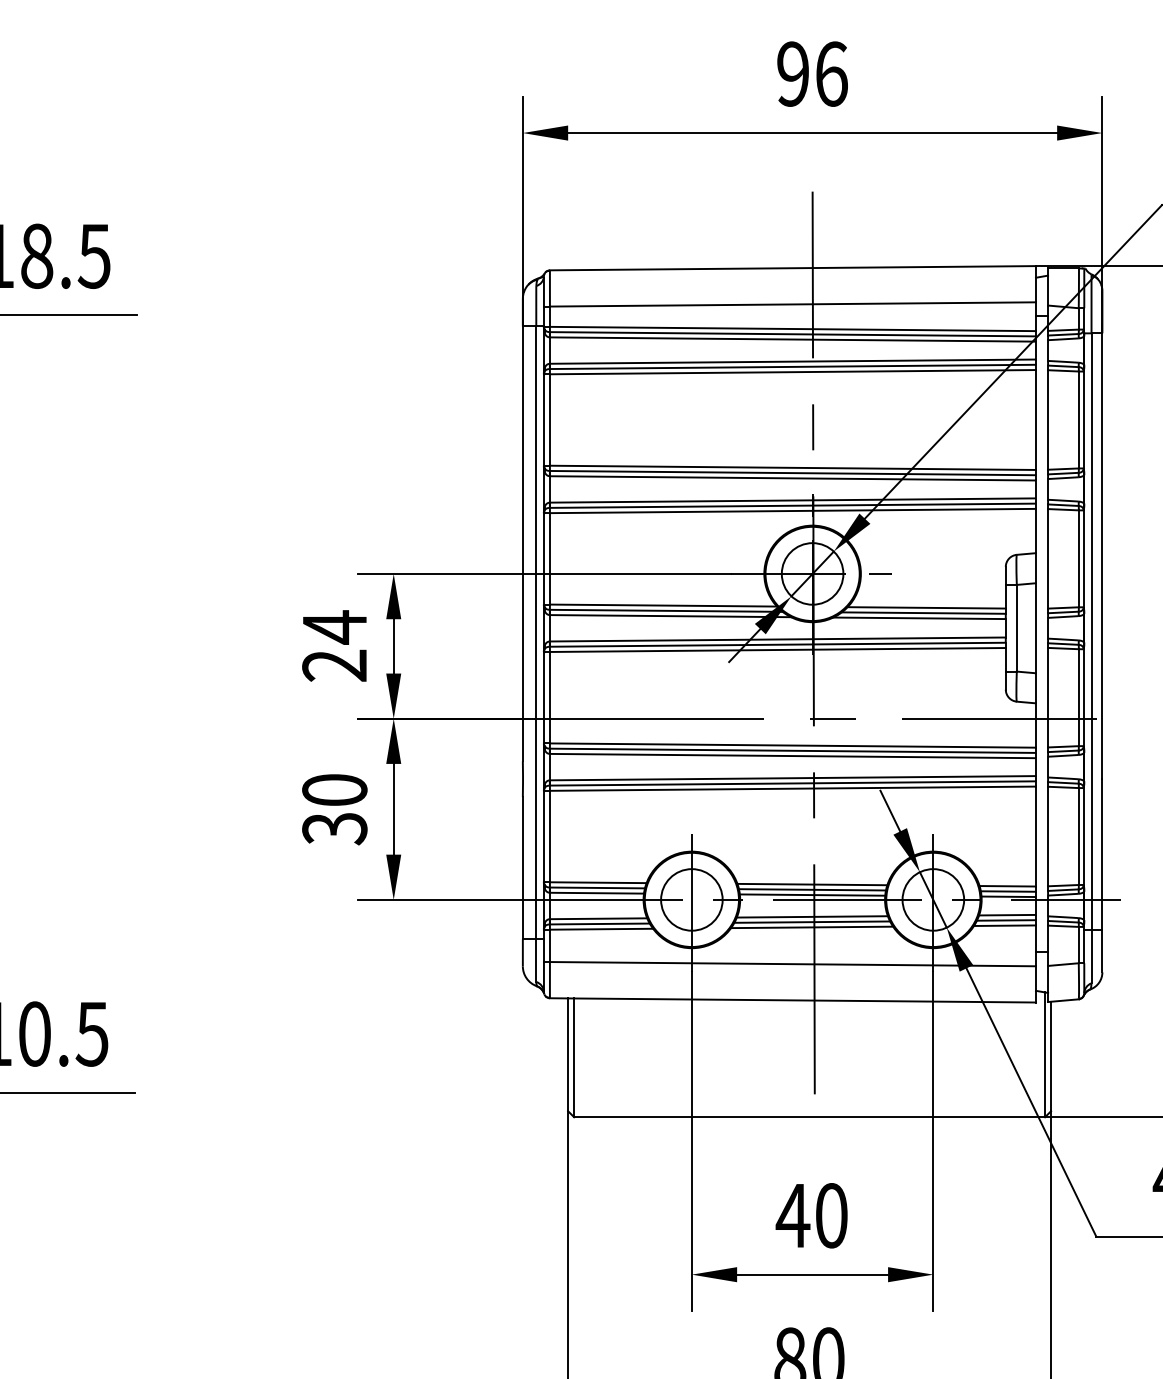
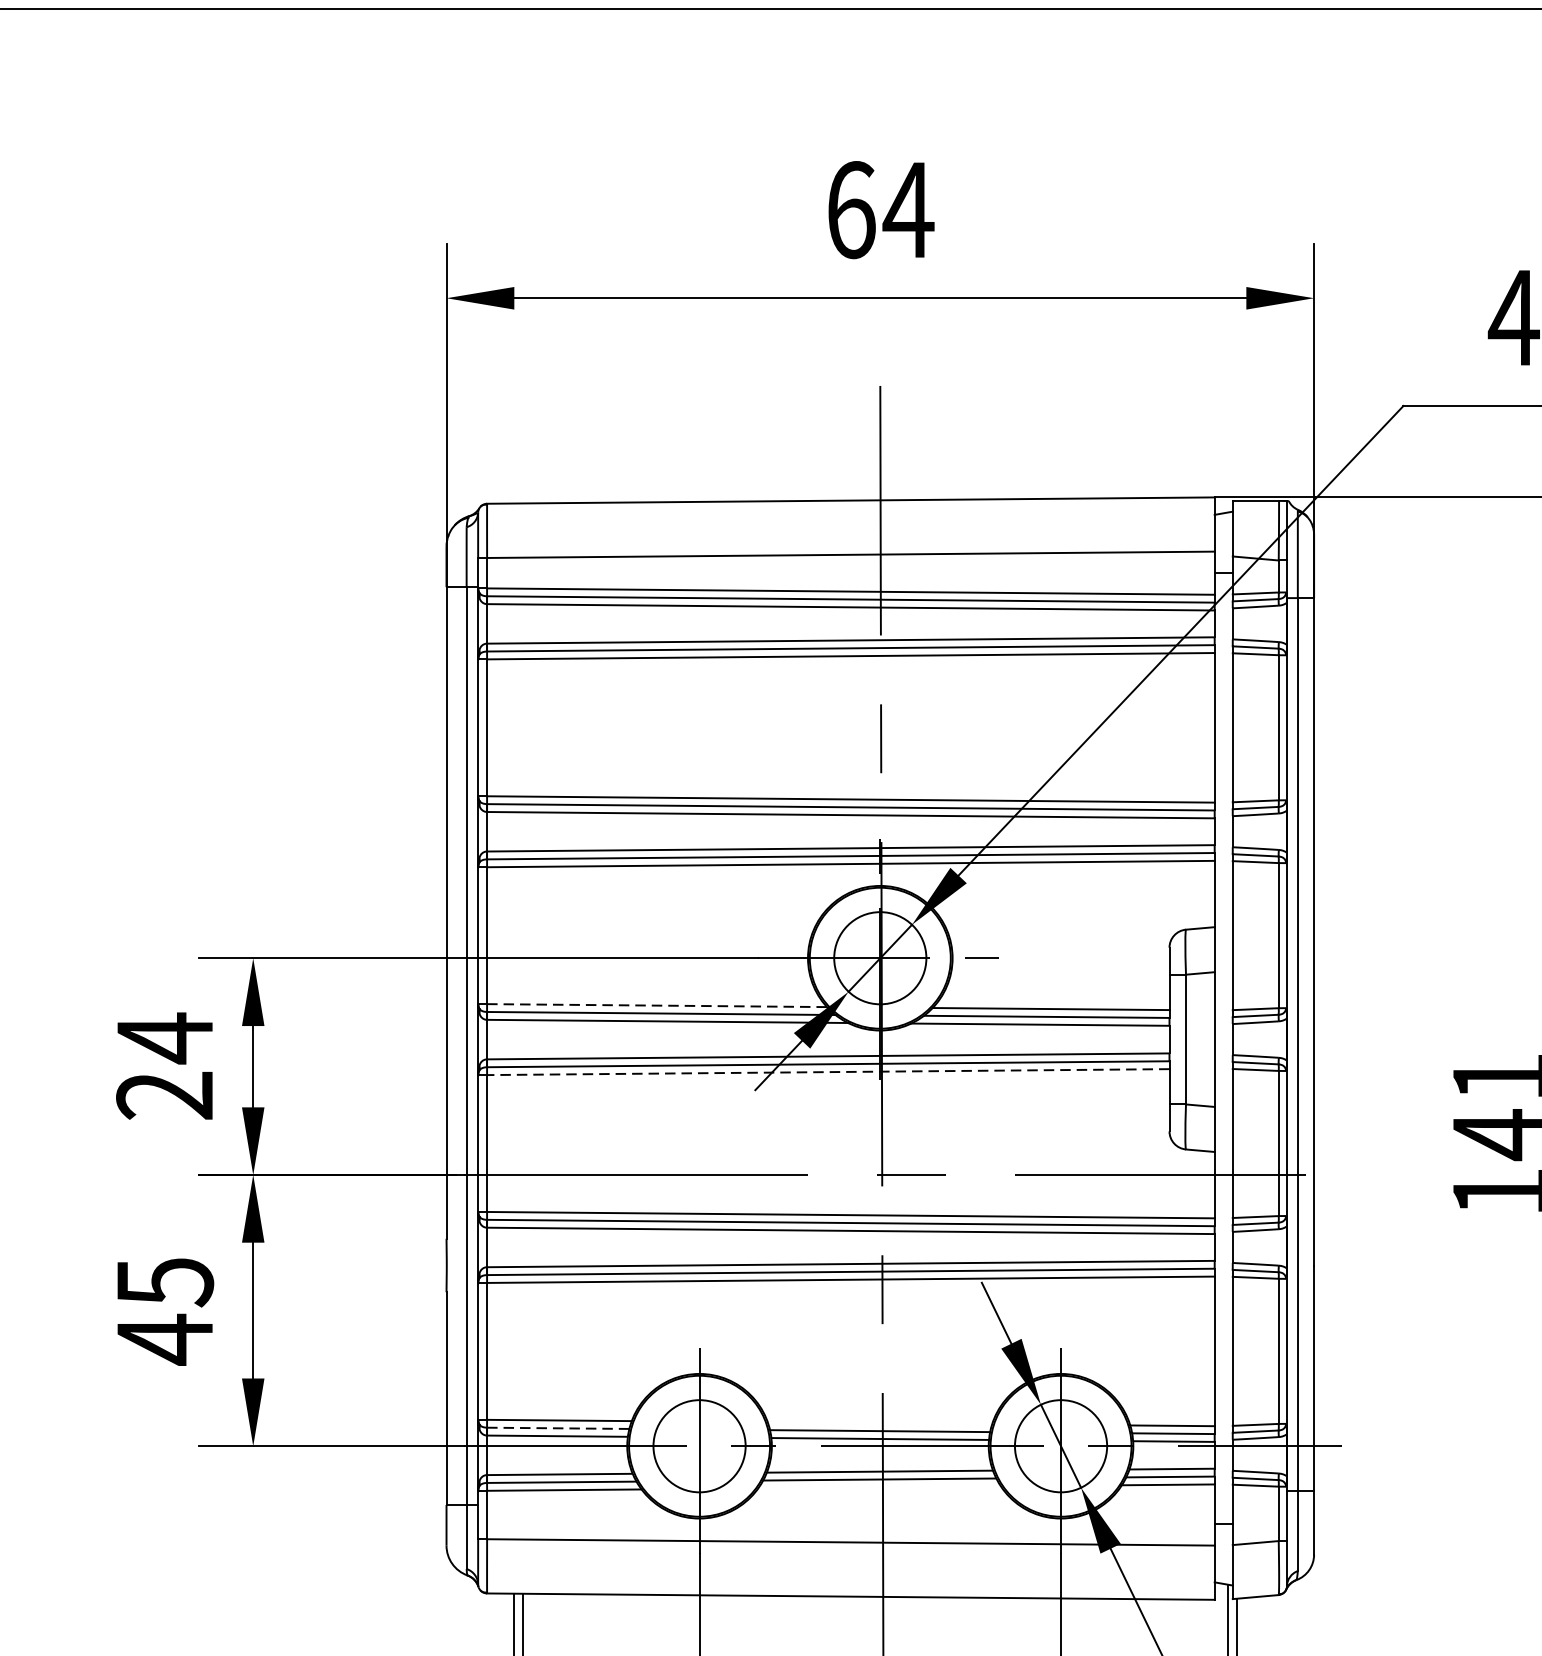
text: (812, 73) -> (880, 209), 96 -> 64
line: (663, 605) -> (657, 1005), solid -> dashed
line: (777, 650) -> (827, 1072), solid -> dashed
text: (334, 810) -> (164, 1312), 30 -> 45
line: (812, 884) -> (880, 1423), removed
line: (598, 887) -> (559, 1427), solid -> dashed
line: (812, 927) -> (880, 1487), removed

